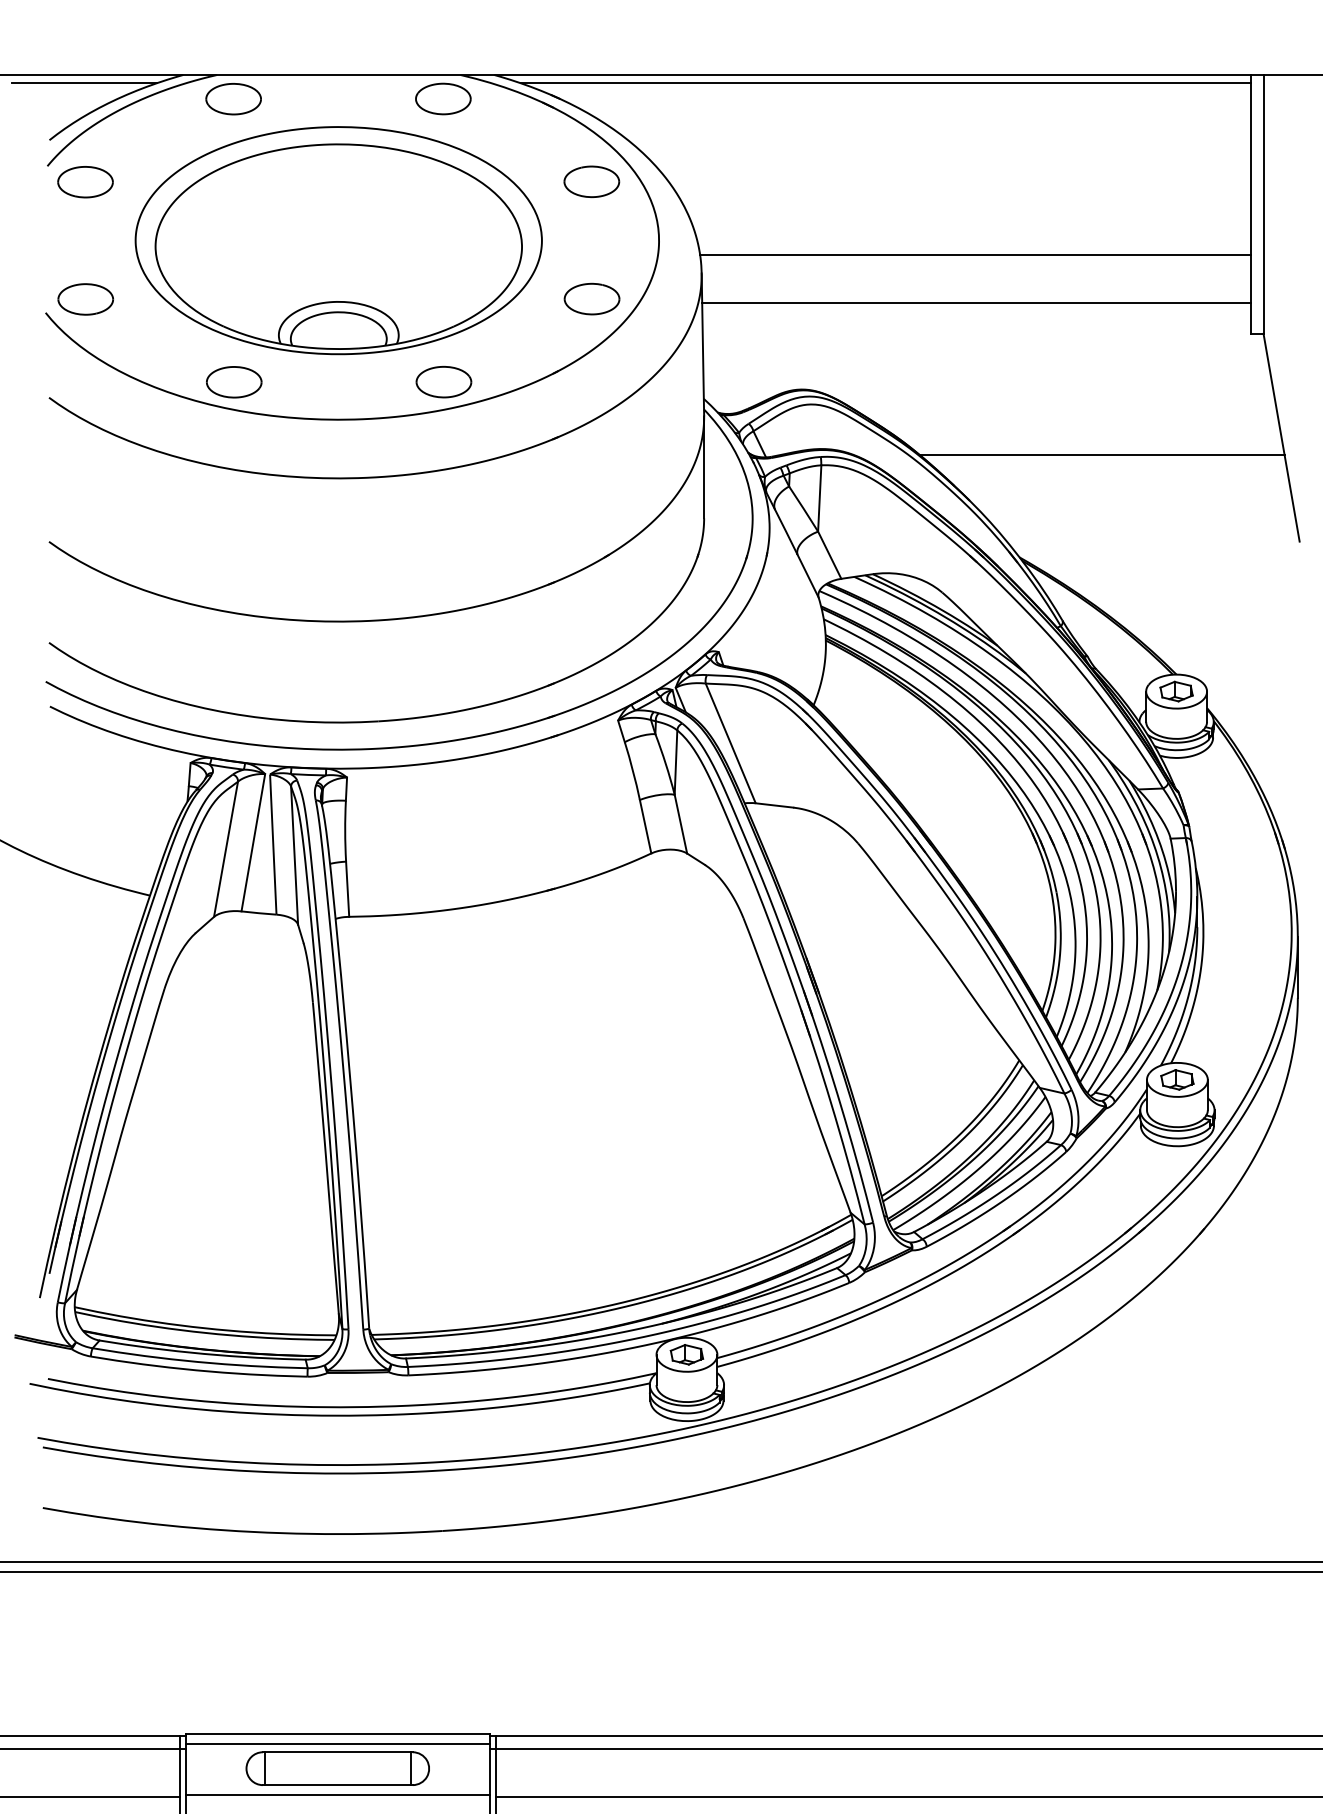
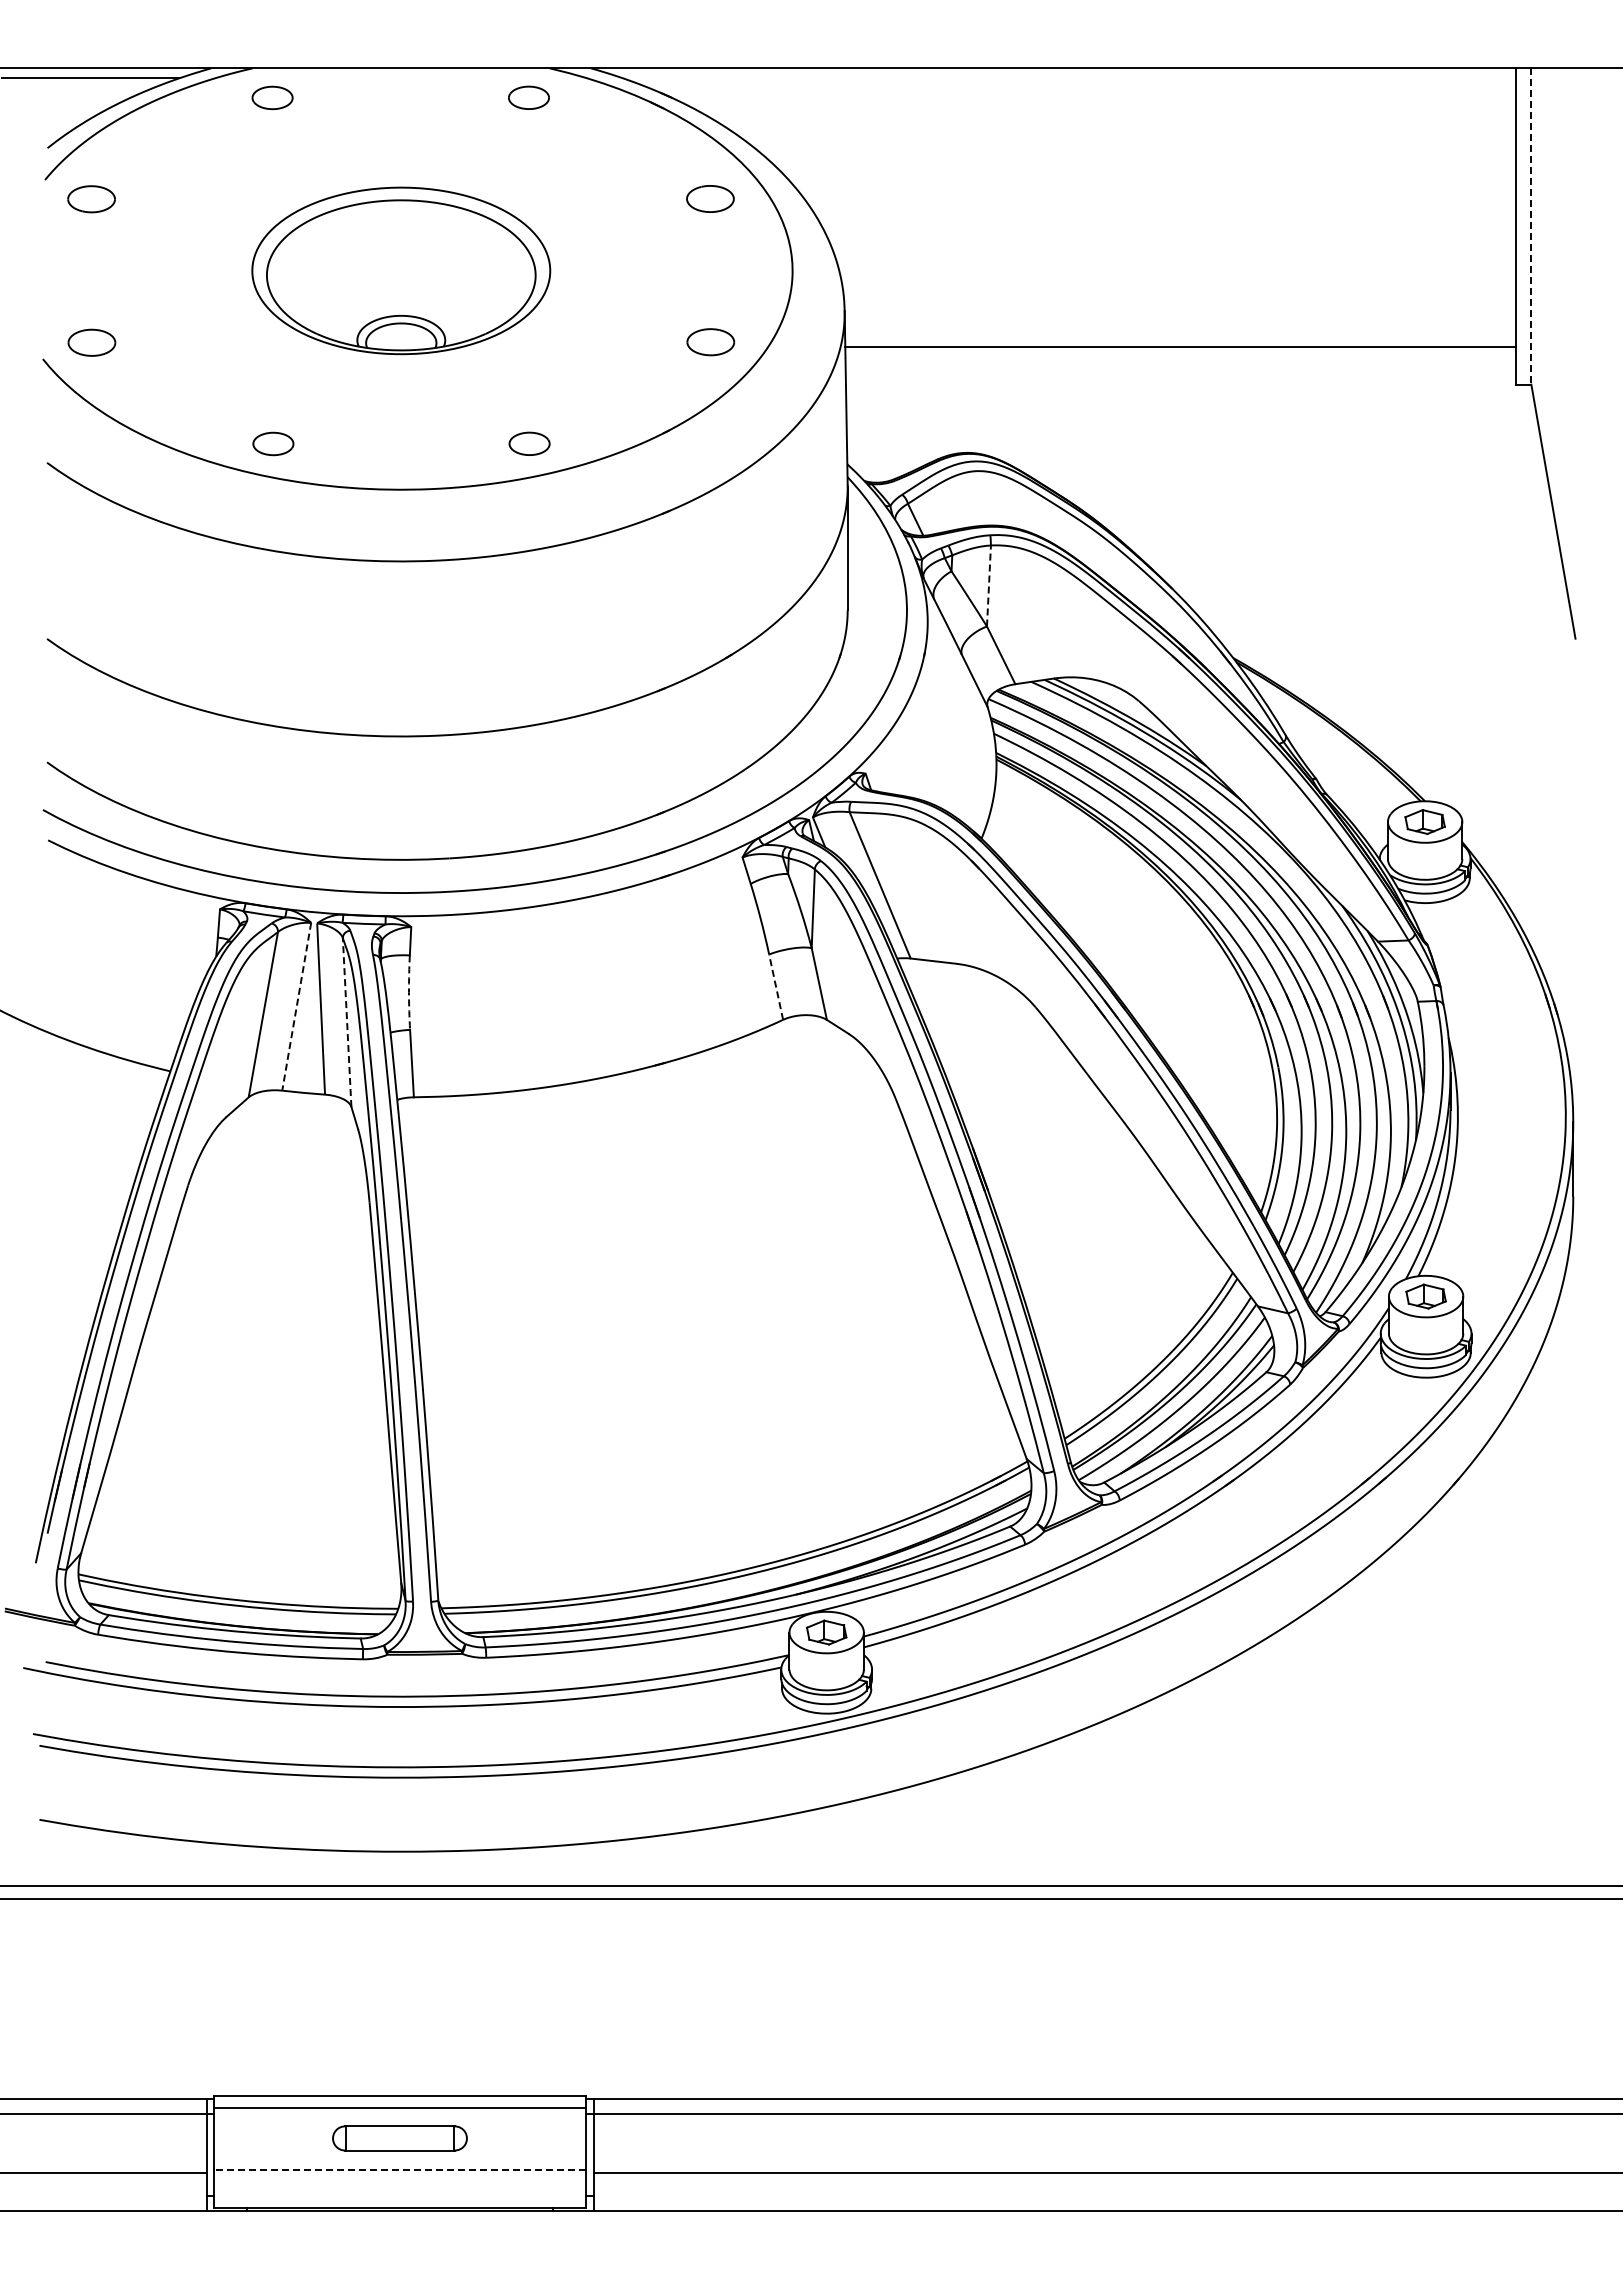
line: (885, 83) -> (1069, 78), removed
part: (233, 98) -> (272, 97), size x0.6
part: (442, 98) -> (528, 97), size x0.6
part: (85, 181) -> (91, 198), size x0.7
part: (591, 181) -> (710, 198), size x0.7
line: (1263, 205) -> (1531, 227), solid -> dashed
part: (339, 240) -> (401, 270), size x0.6
line: (975, 254) -> (1179, 287), removed
part: (591, 298) -> (710, 341), size x0.7
part: (85, 299) -> (91, 342), size x0.7
part: (234, 381) -> (273, 443), size x0.6
part: (443, 381) -> (529, 443), size x0.6
line: (1102, 454) -> (1334, 532), removed
line: (819, 498) -> (988, 585), solid -> dashed
line: (645, 826) -> (776, 986), solid -> dashed
arc: (344, 831) -> (408, 992), solid -> dashed
line: (253, 843) -> (296, 1007), solid -> dashed
line: (294, 855) -> (347, 1022), solid -> dashed
part: (337, 1768) -> (399, 2138), size x0.6
line: (337, 1794) -> (399, 2170), solid -> dashed

